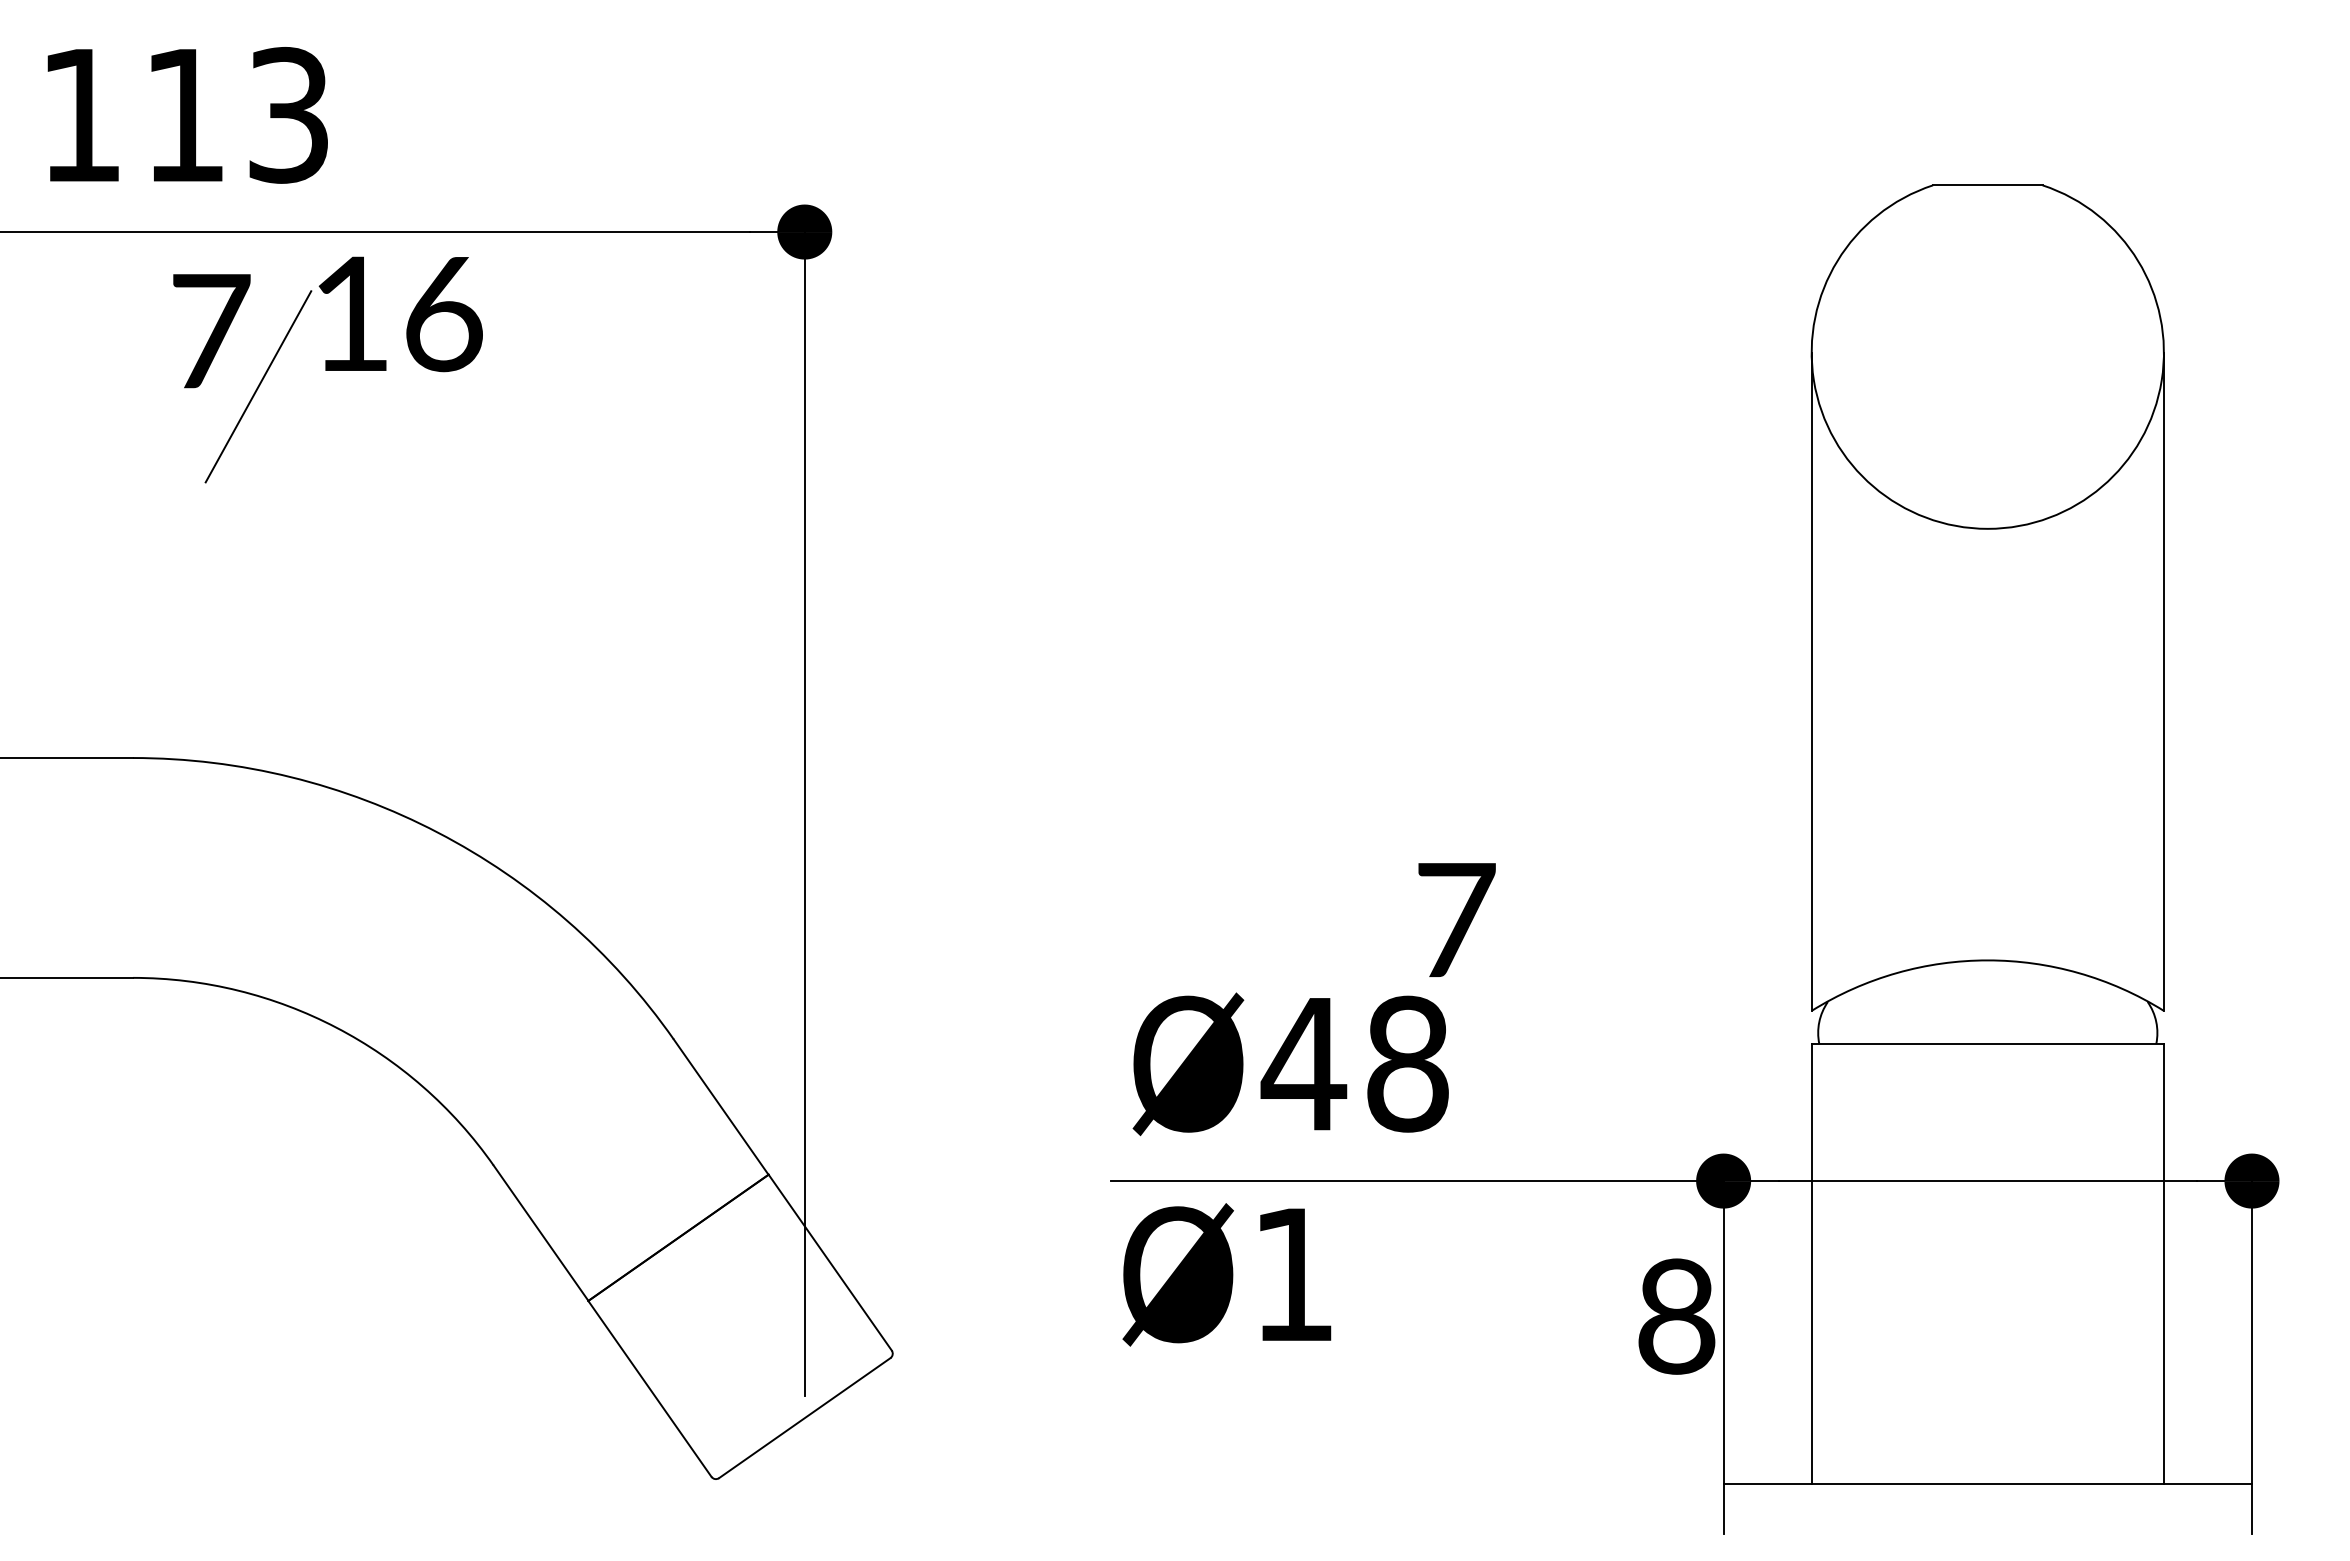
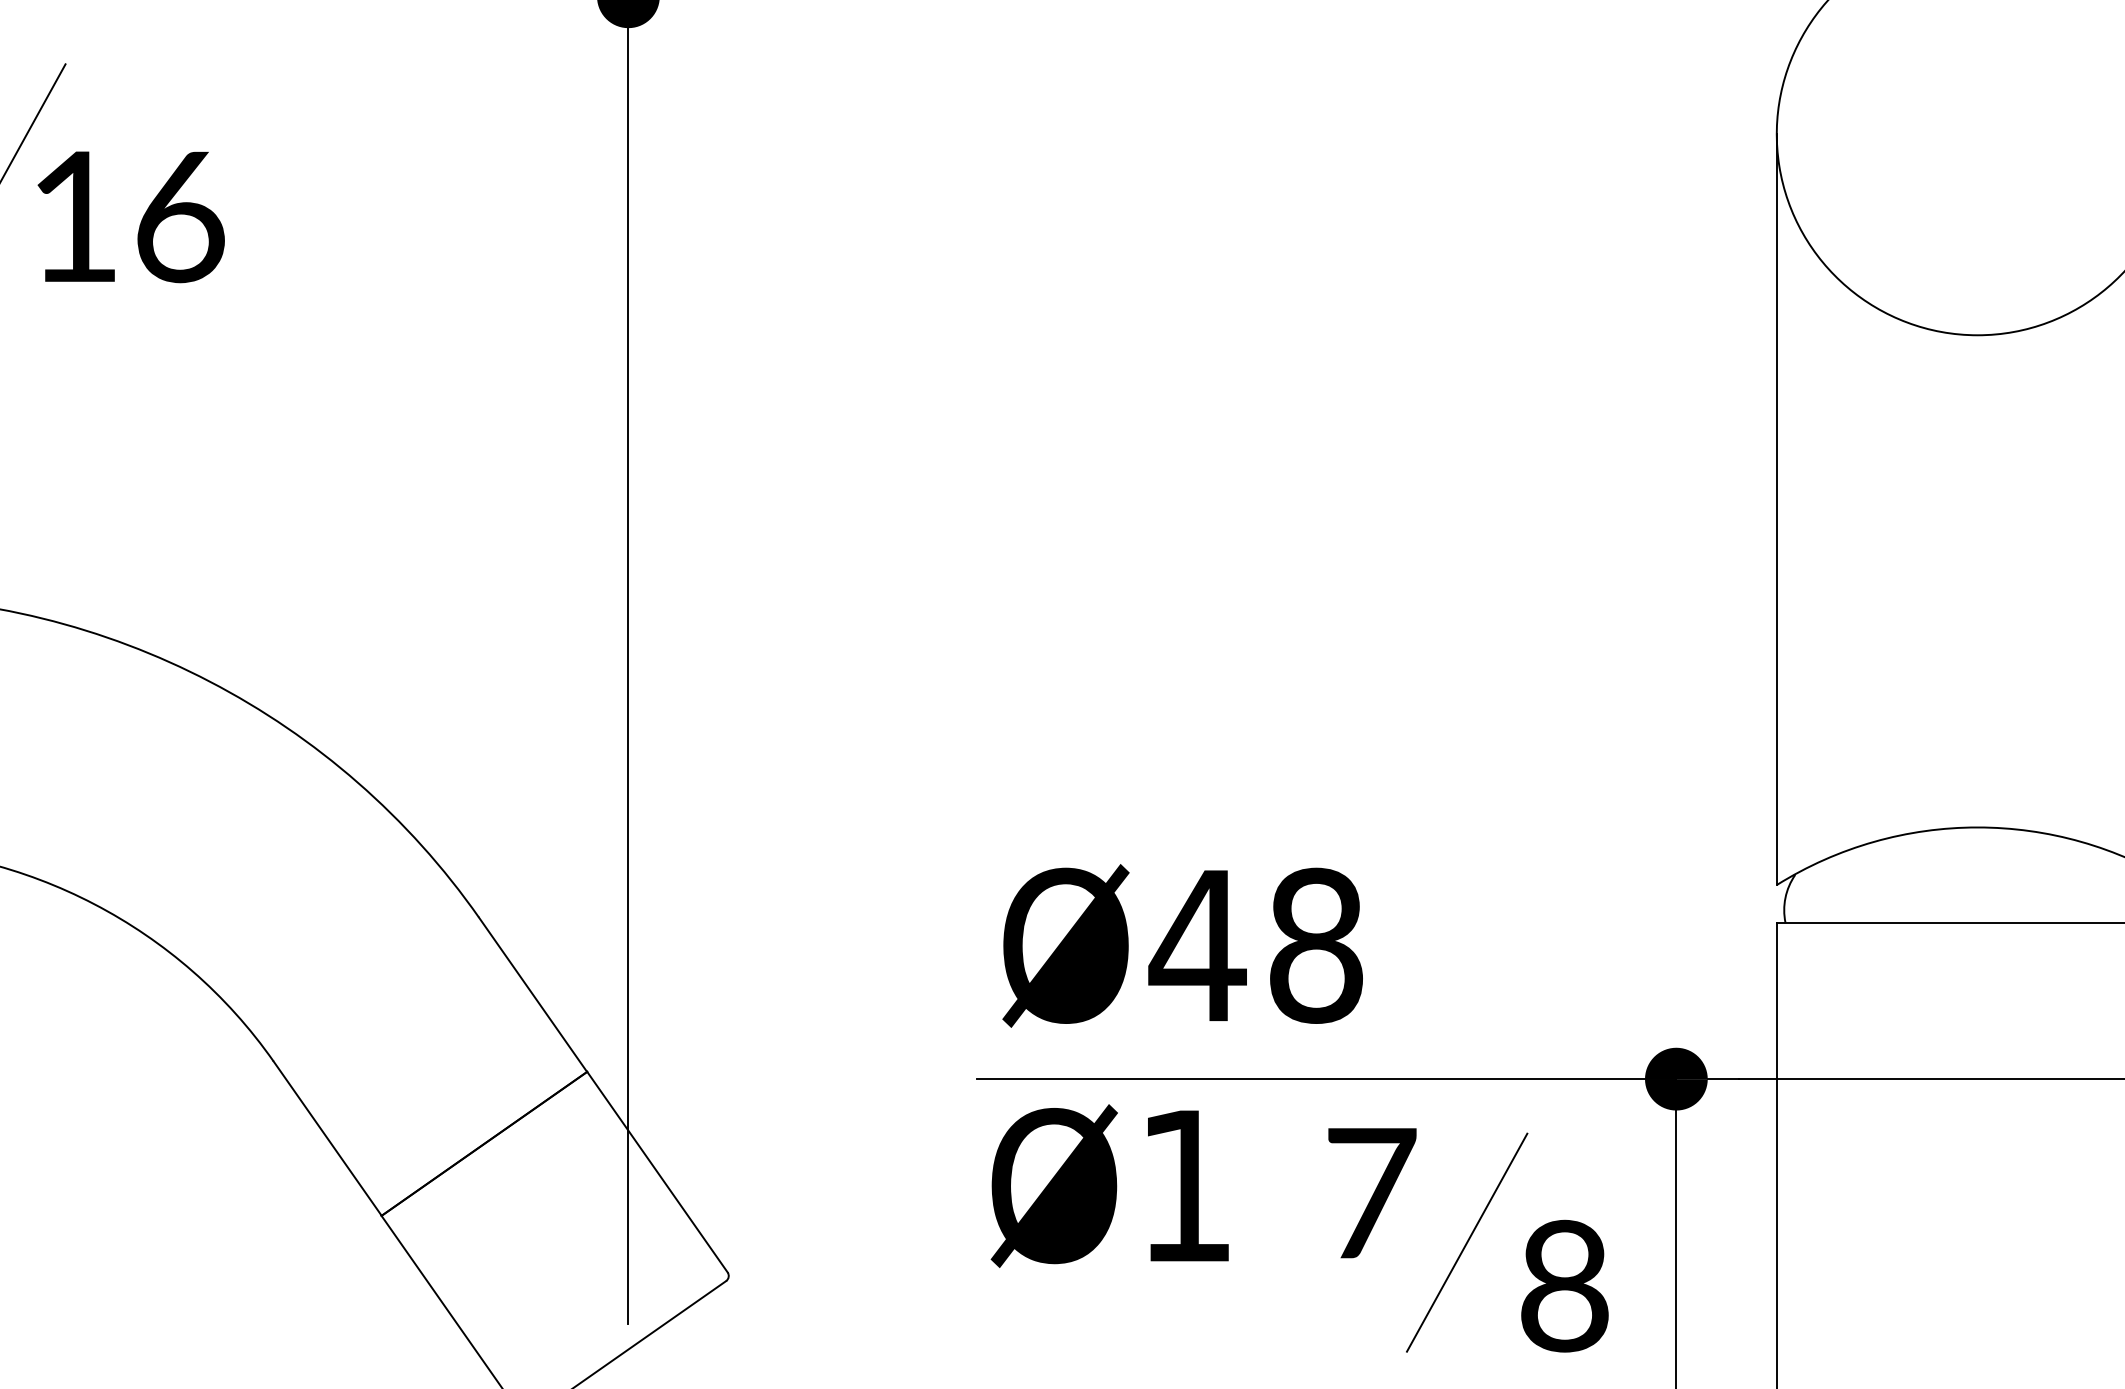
text: (400, 314) -> (130, 217), moved
text: (1456, 919) -> (1371, 1192), moved
text: (1676, 1316) -> (1564, 1286), moved
line: (1539, 1324) -> (1466, 1242), added

